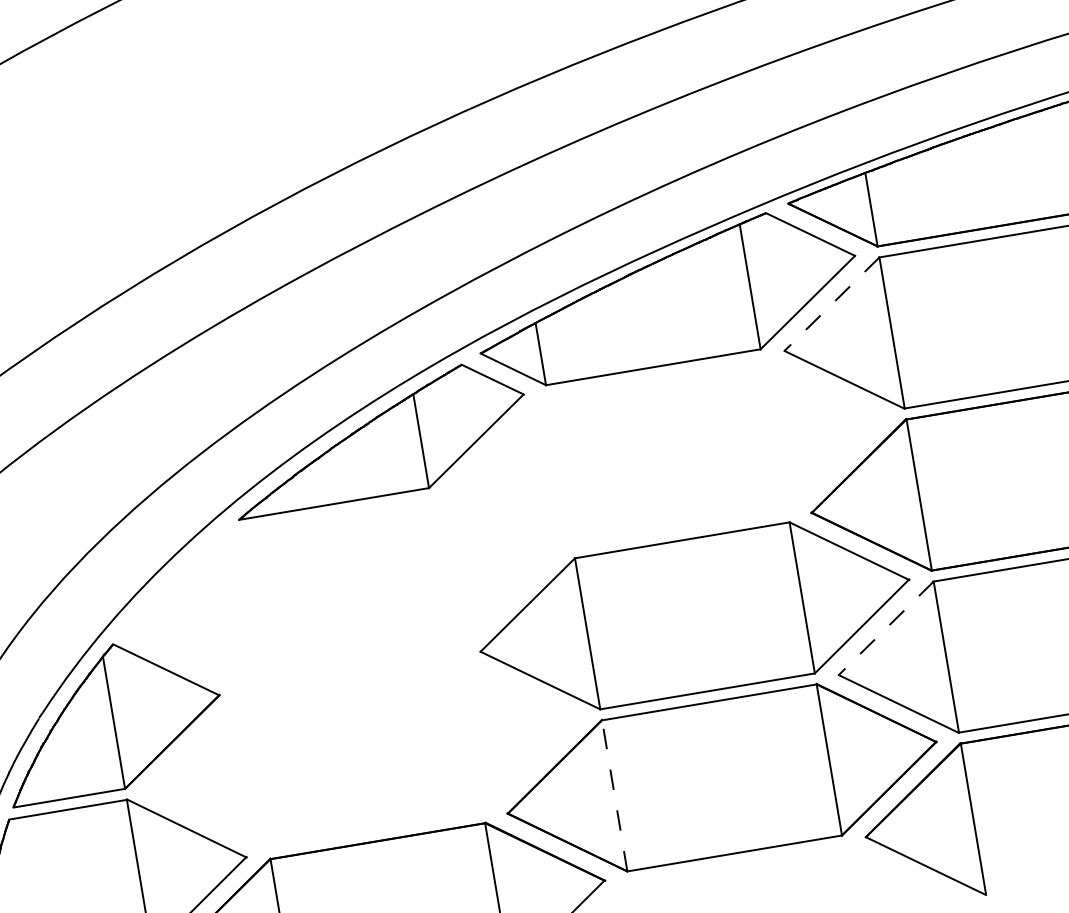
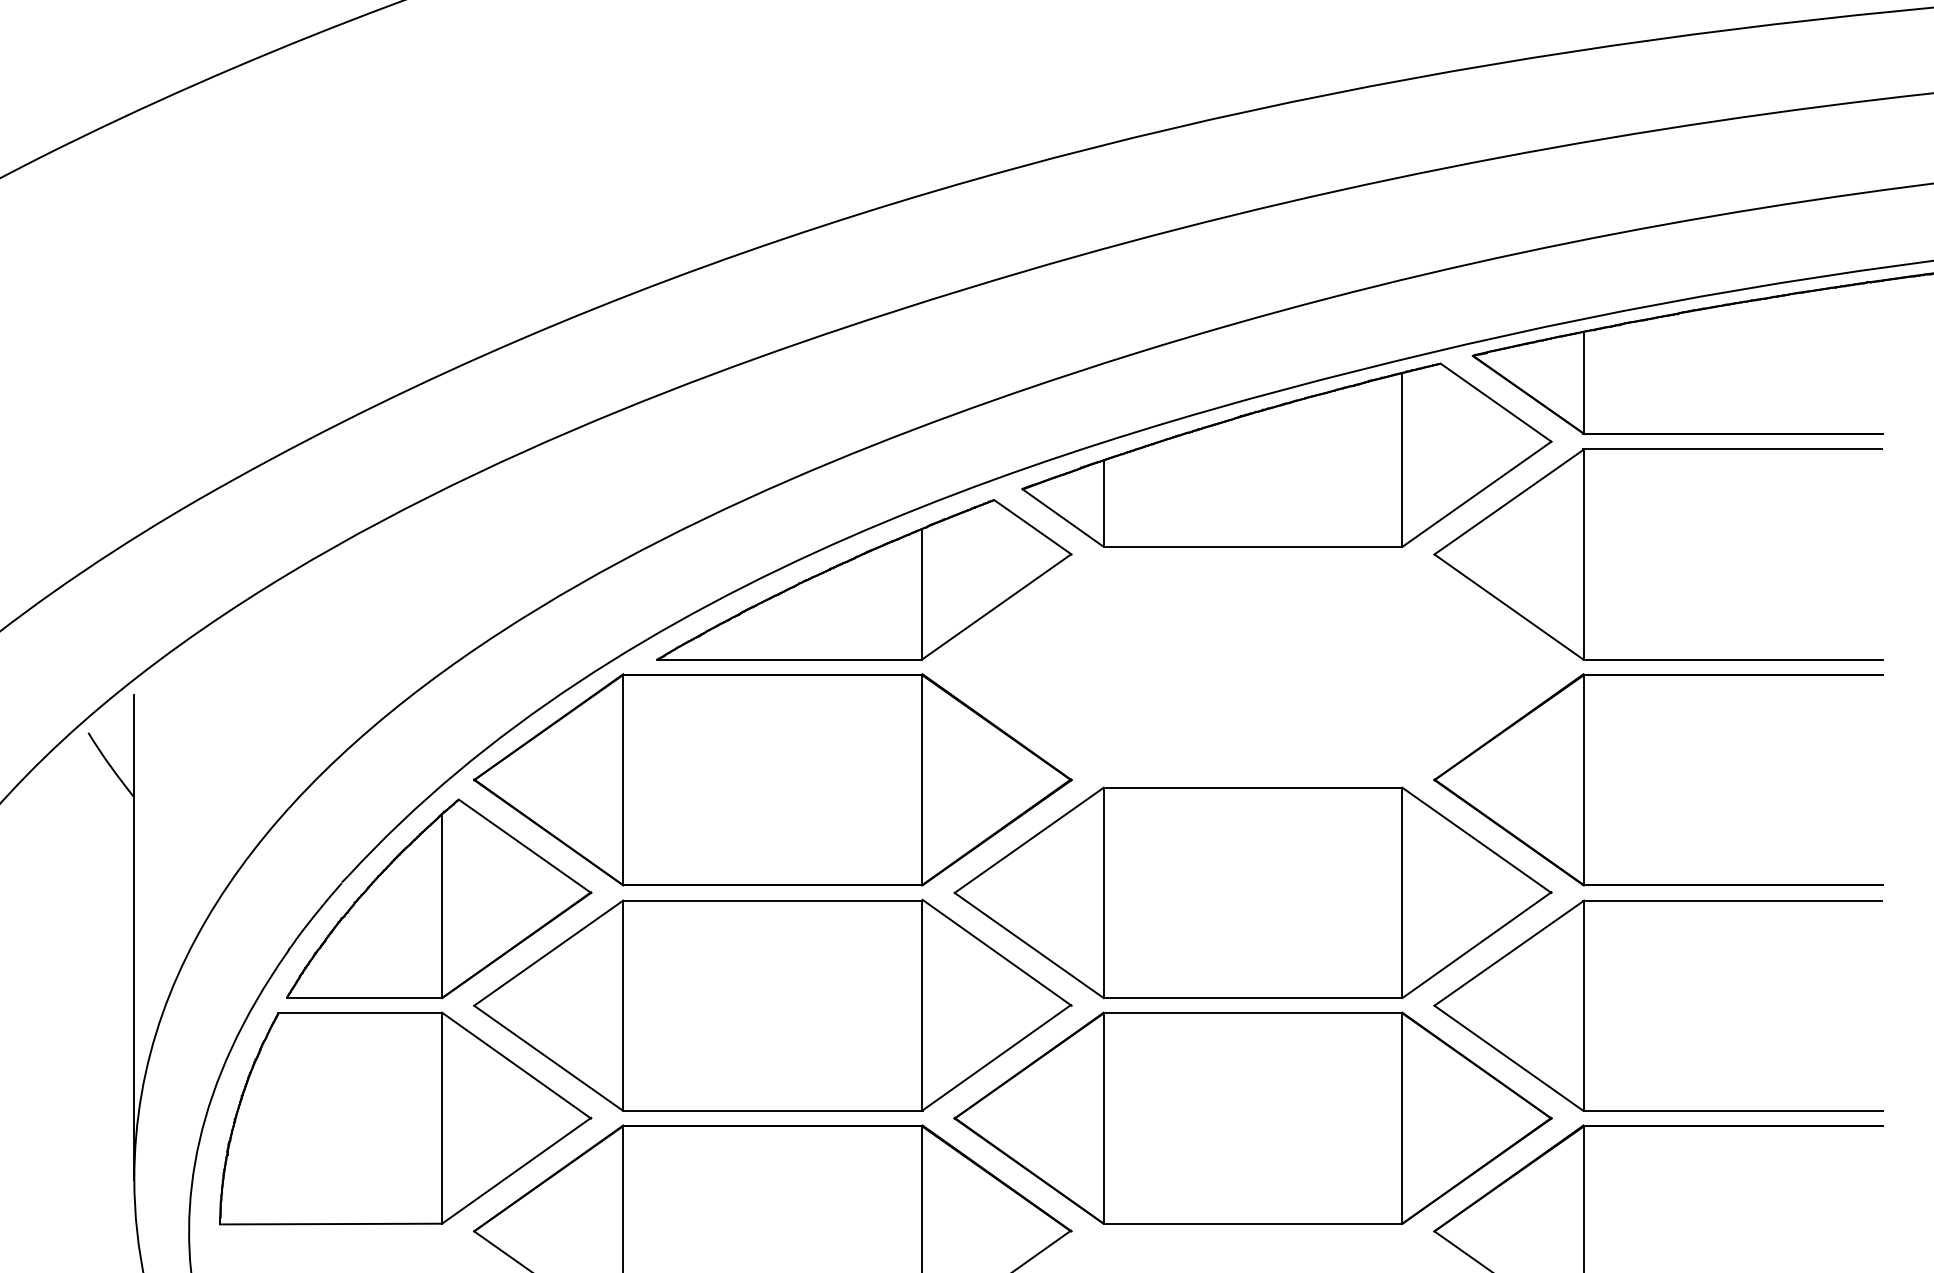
line: (831, 304) -> (1508, 502), dashed -> solid
part: (336, 592) -> (772, 779), added
line: (885, 628) -> (1508, 953), dashed -> solid
part: (363, 753) -> (772, 1004), added
line: (614, 795) -> (1103, 1118), dashed -> solid

